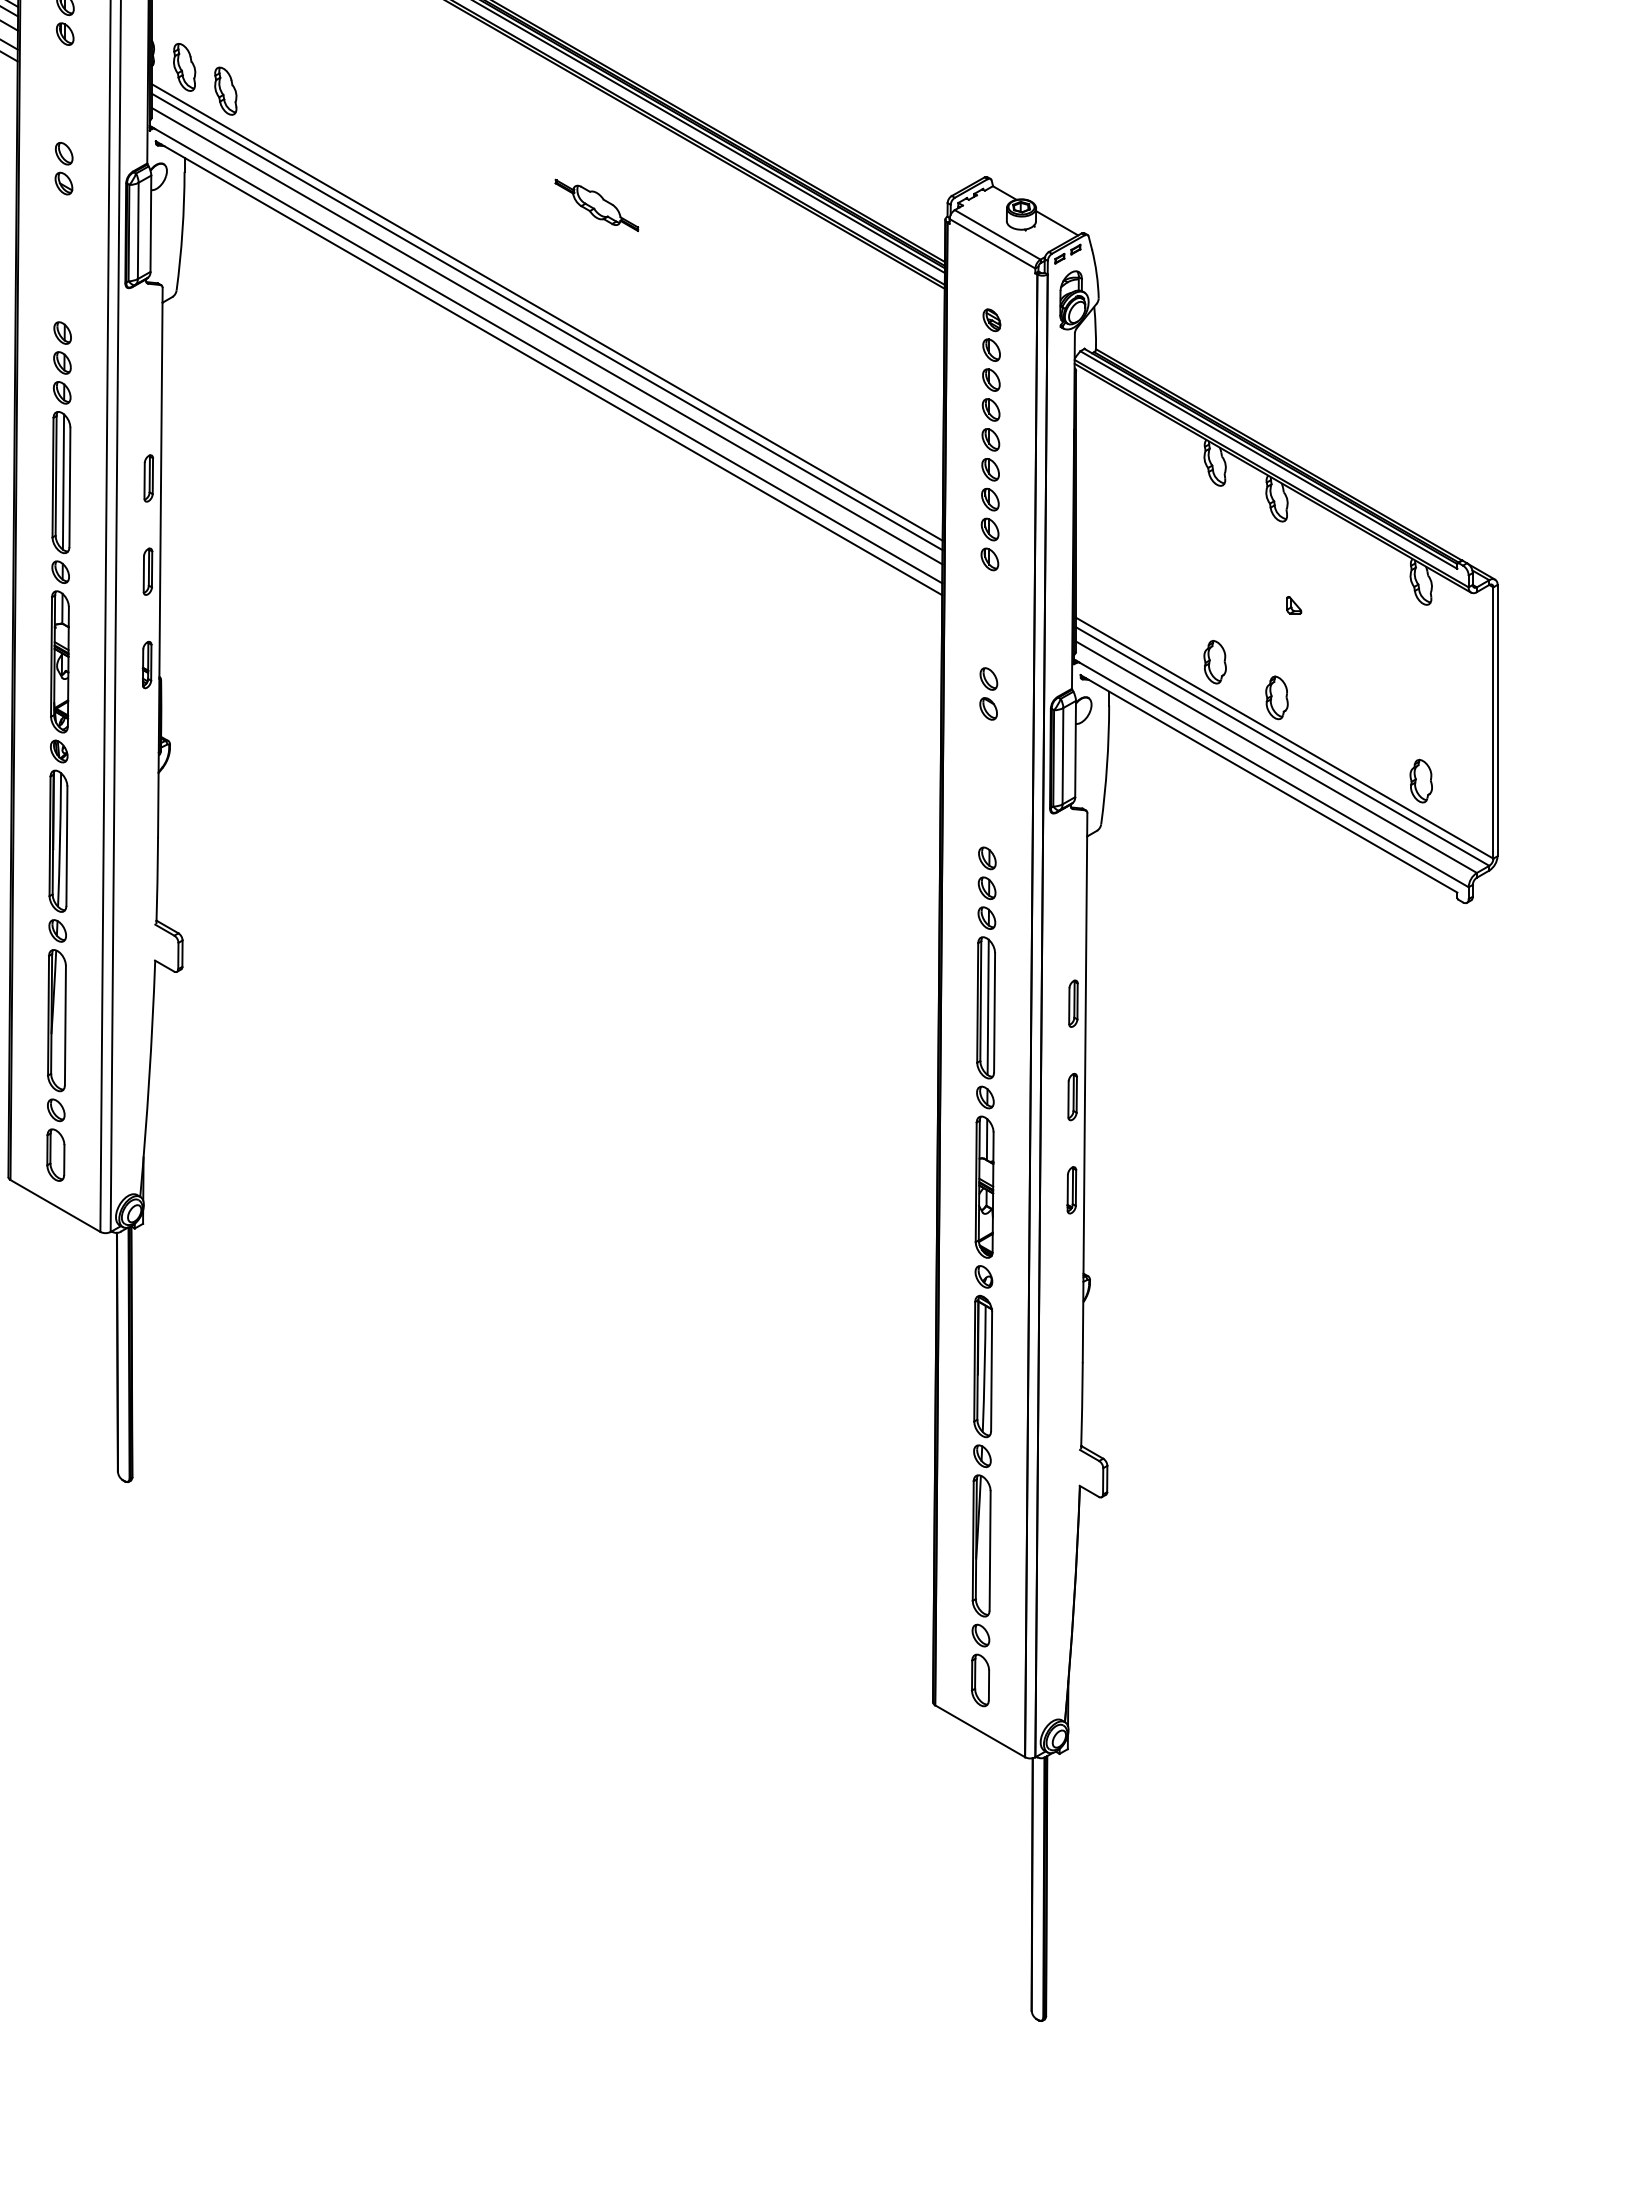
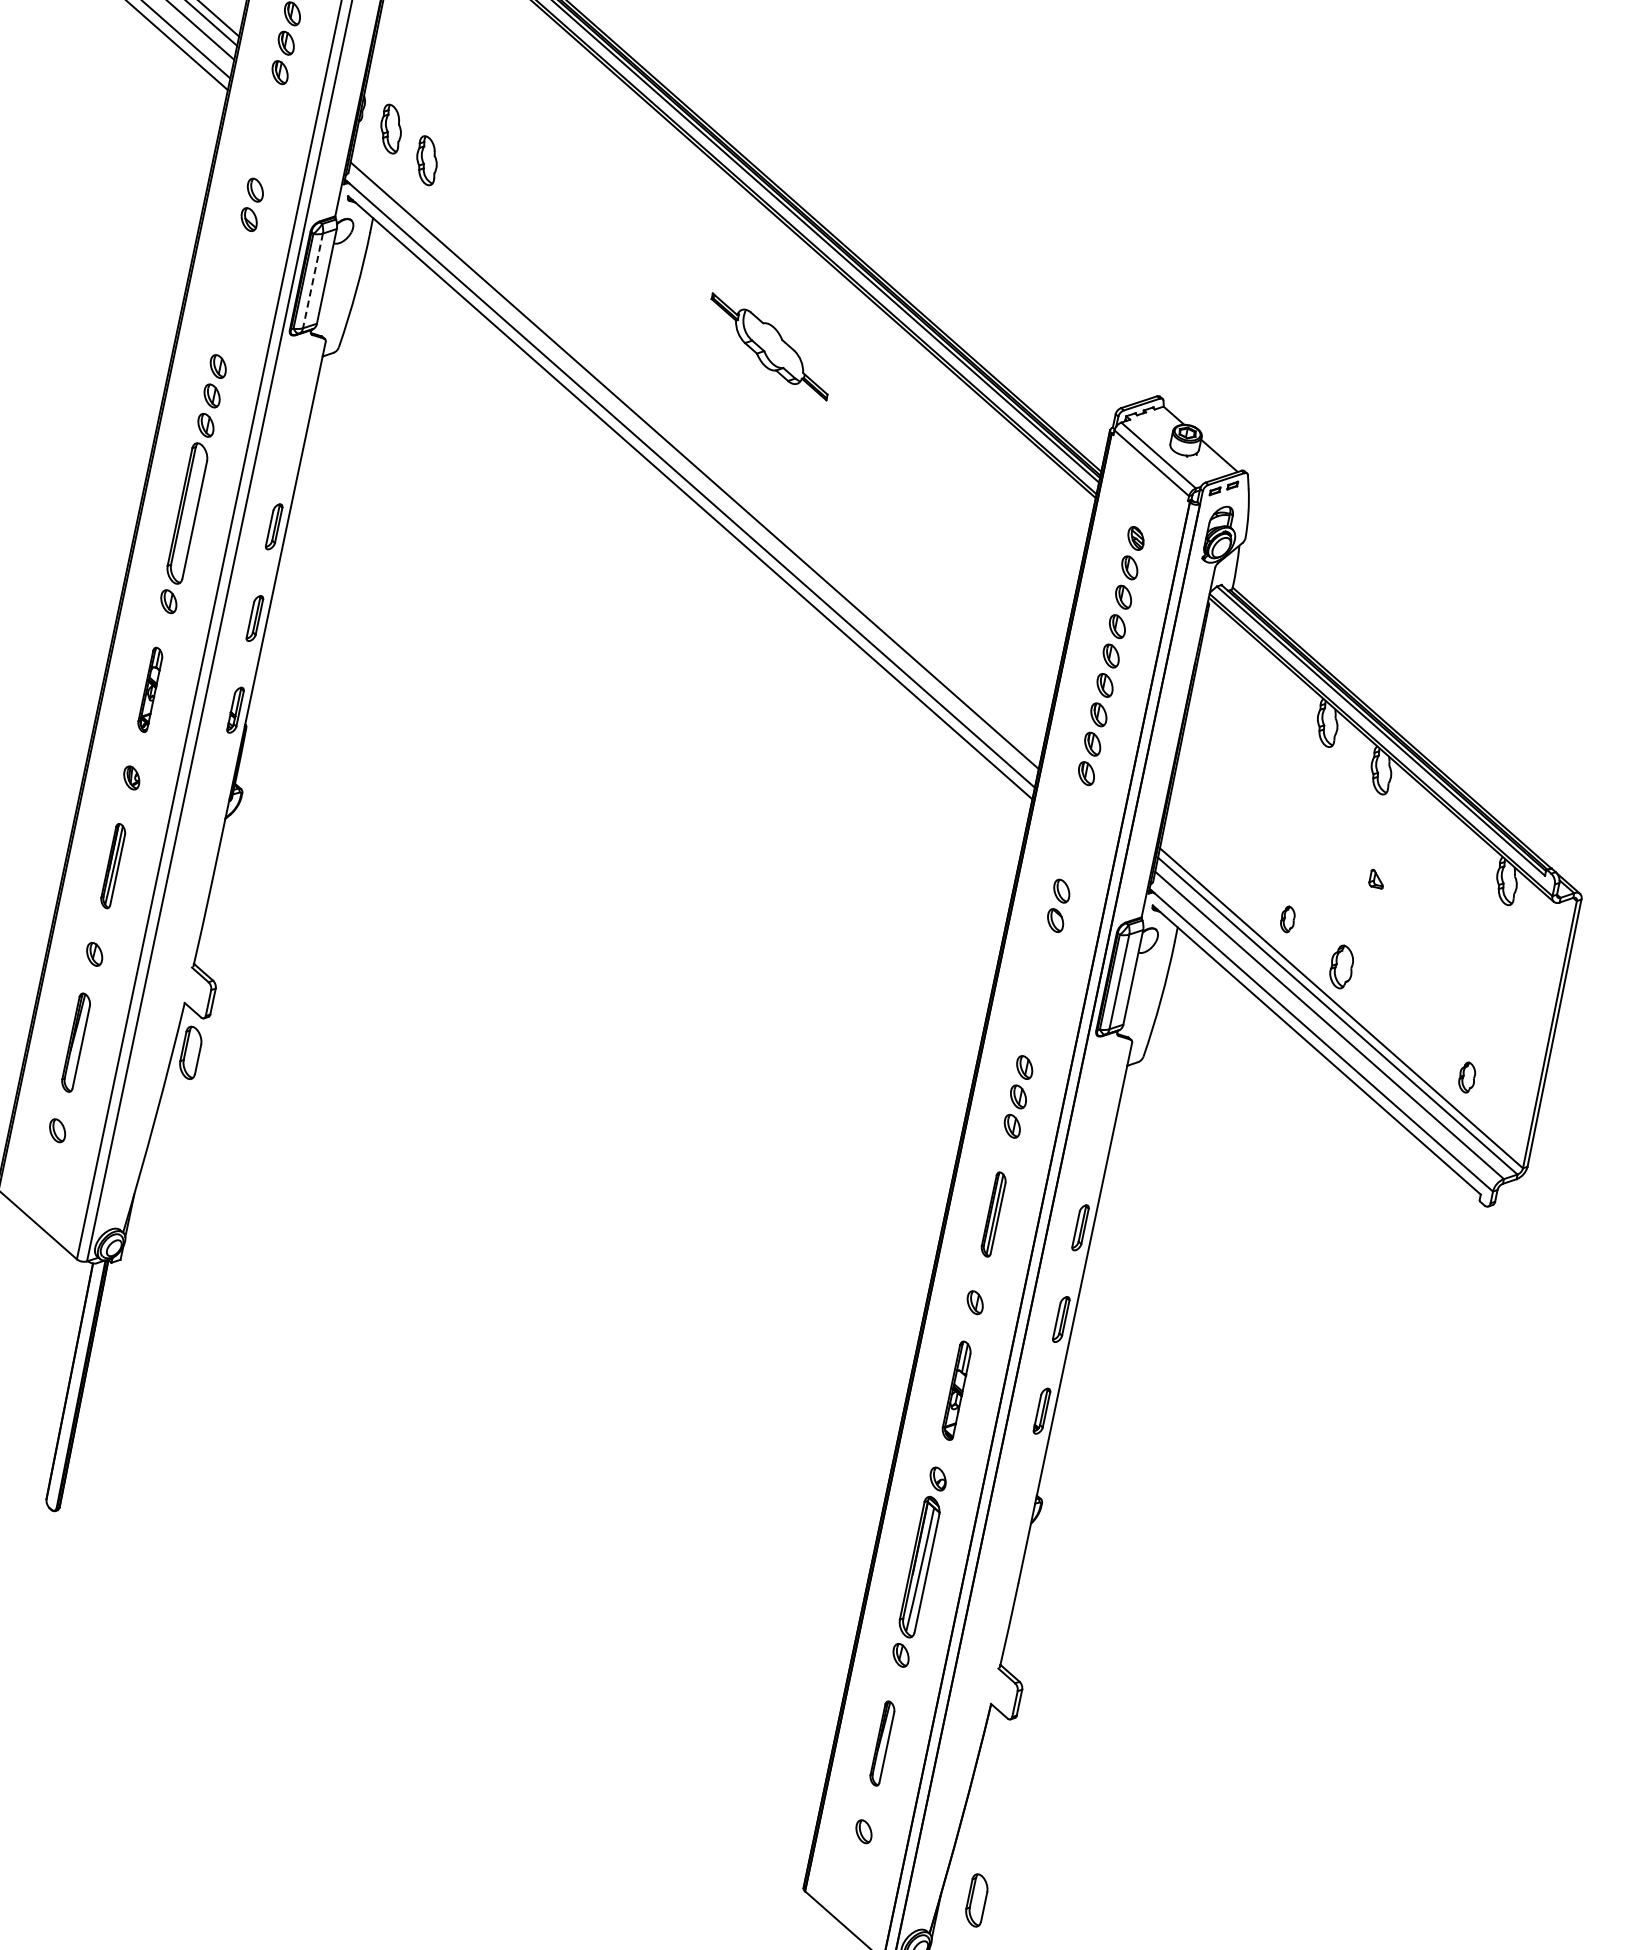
part: (596, 205) -> (769, 346), size x1.6
line: (138, 231) -> (313, 281), solid -> dashed
line: (546, 312) -> (698, 442), removed
line: (546, 321) -> (697, 451), removed
line: (63, 481) -> (189, 512), removed
part: (59, 661) -> (149, 689), size x0.6
part: (1214, 661) -> (1287, 918), size x0.6
part: (1420, 780) -> (1466, 1076), size x0.7
part: (58, 840) -> (113, 865), size x0.6
part: (985, 1007) -> (993, 1214), size x0.6
part: (56, 1020) -> (75, 1042), size x0.7
part: (55, 1154) -> (190, 1052), moved
part: (984, 1186) -> (956, 1390), size x0.7
part: (981, 1545) -> (882, 1743), size x0.6
part: (980, 1680) -> (976, 1900), moved

